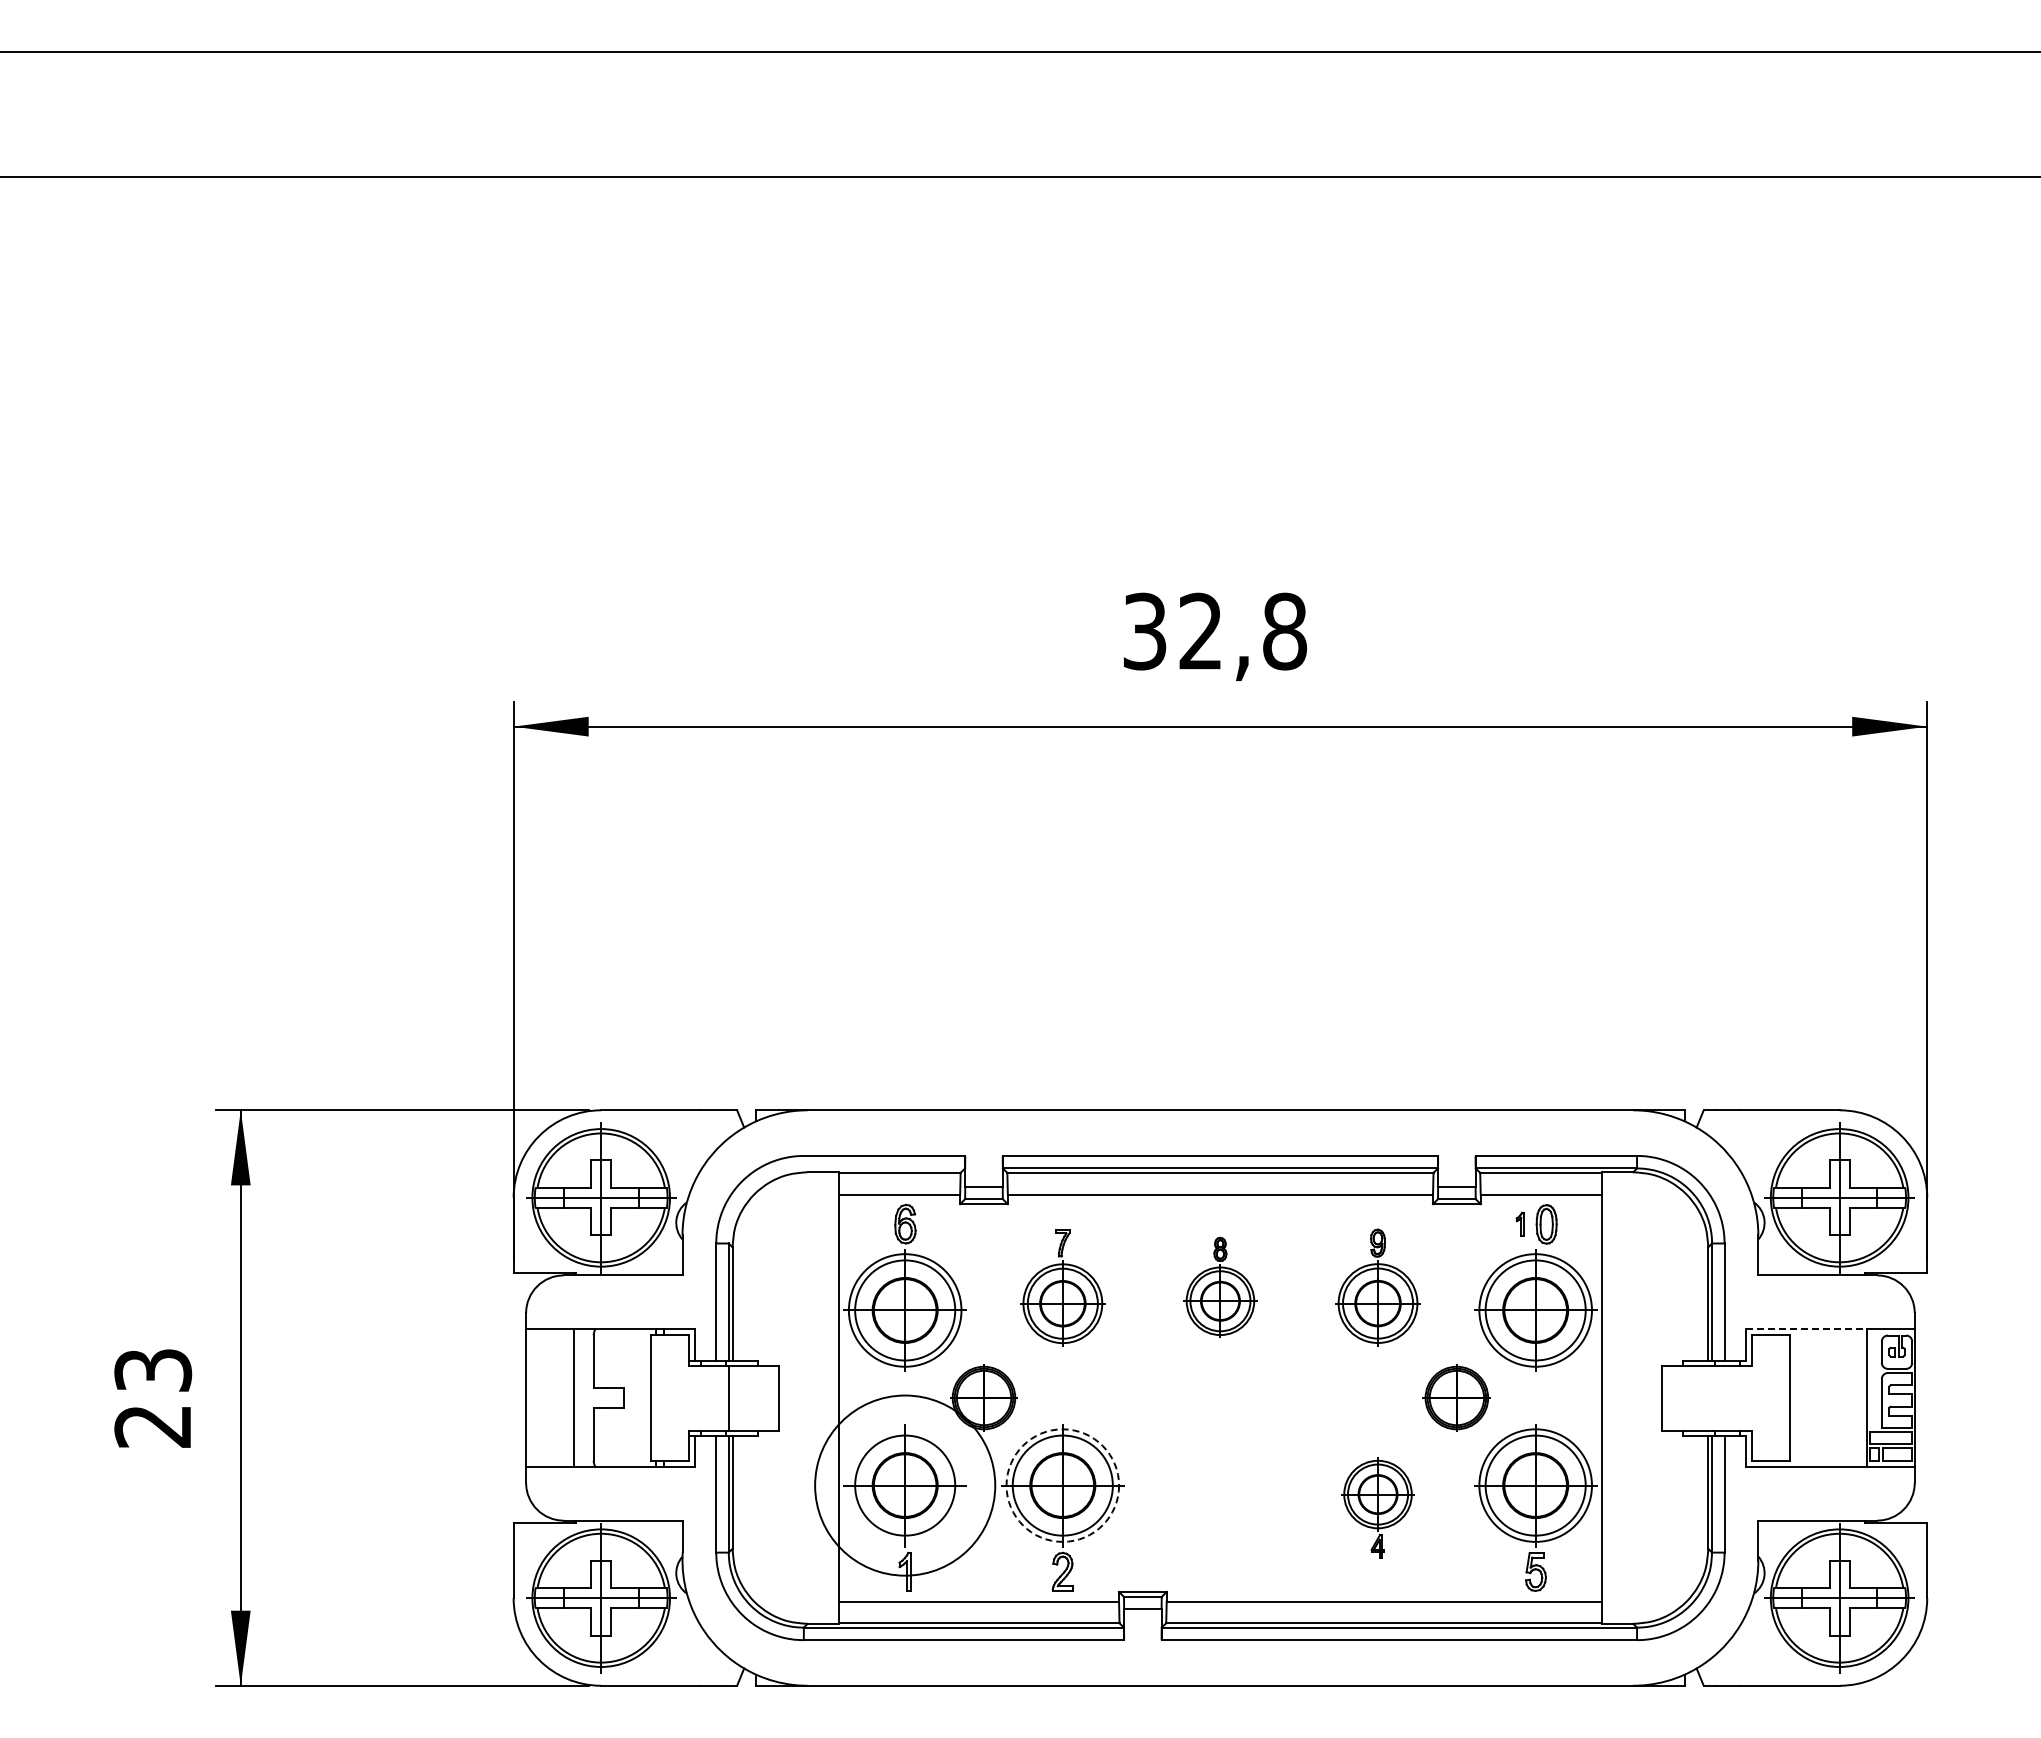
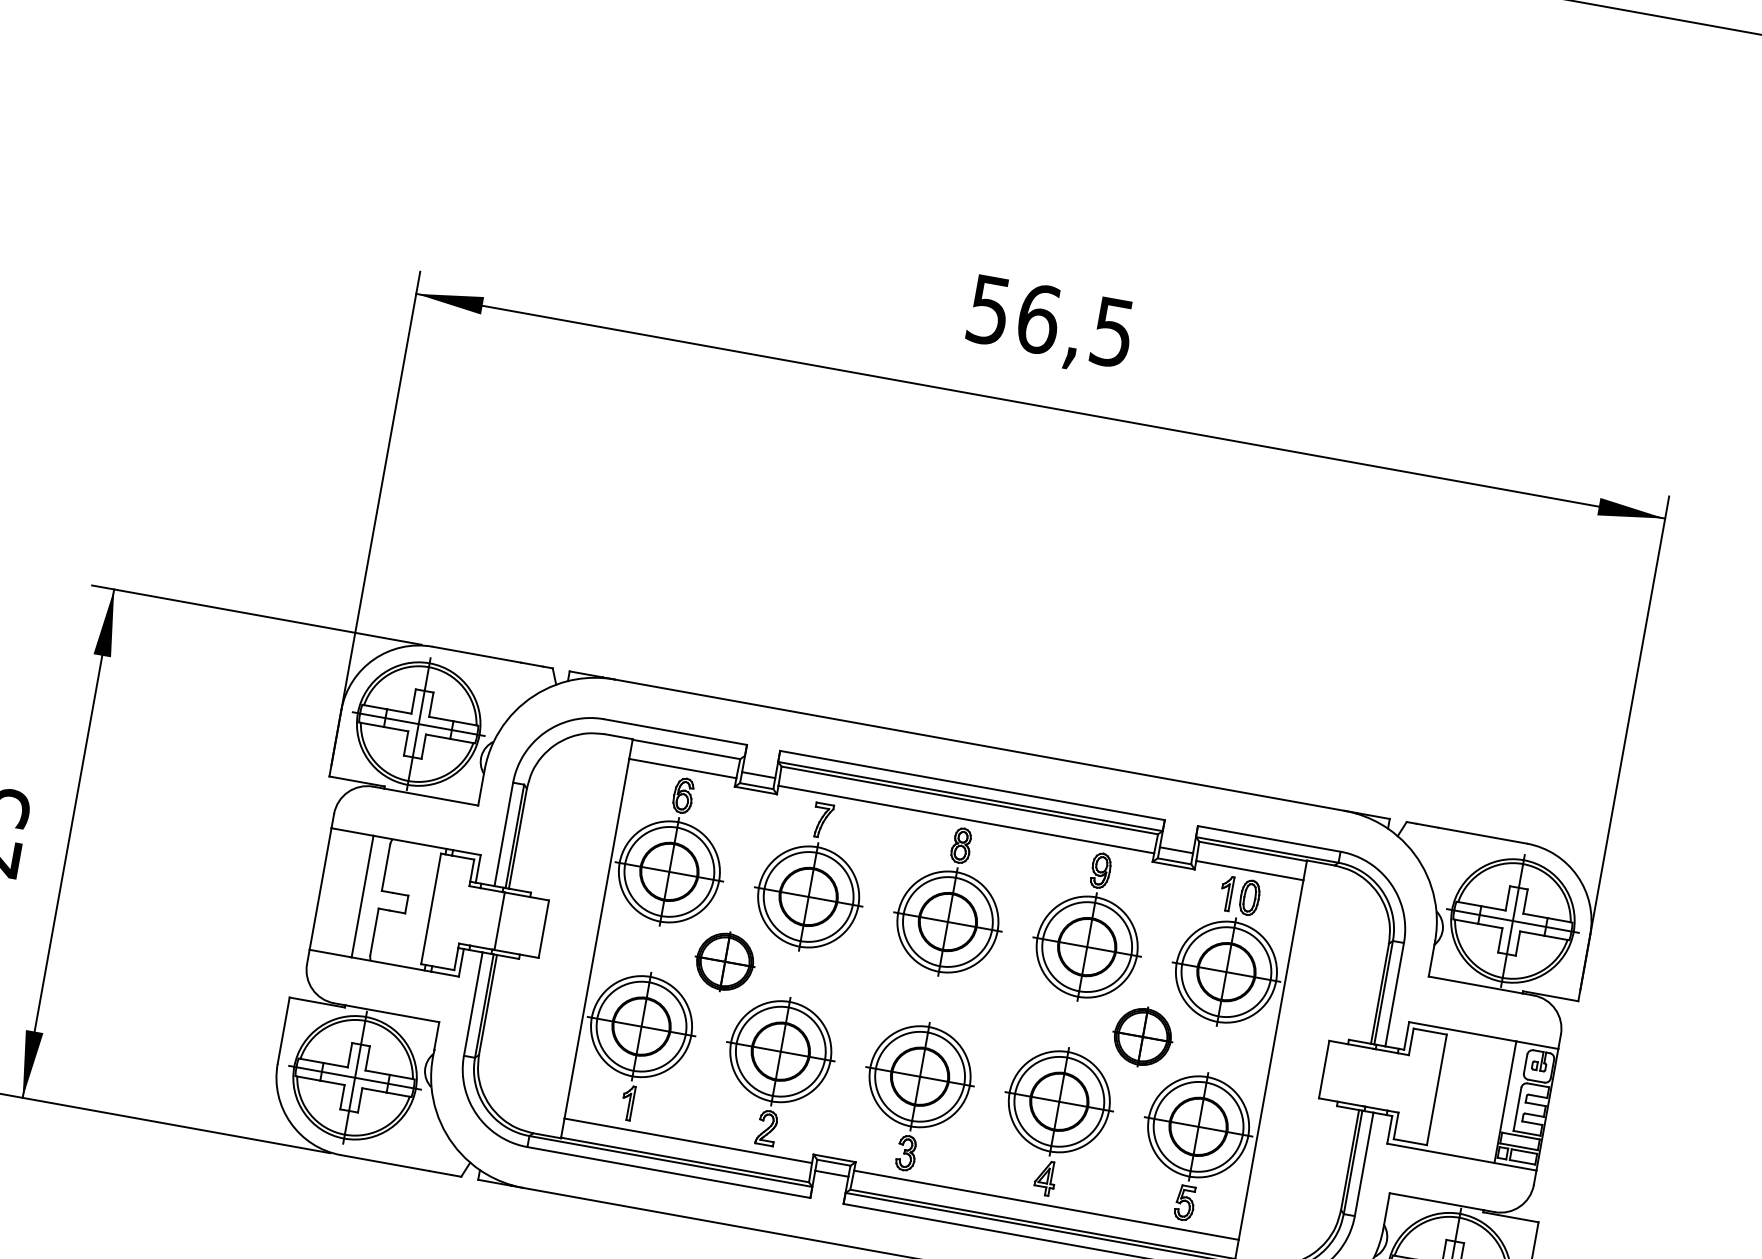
text: (1215, 631) -> (1051, 321), 32,8 -> 56,5
part: (1519, 1223) -> (1225, 892), size x1.67
part: (1062, 1287) -> (812, 876), size x1.43
part: (1220, 1287) -> (951, 901), size x1.67
part: (1377, 1287) -> (1090, 926), size x1.43
line: (1806, 1329) -> (1462, 1032), dashed -> solid
circle: (904, 1485) -> (640, 1026), size x0.62
circle: (1062, 1485) -> (780, 1051), dashed -> solid
part: (1377, 1507) -> (1055, 1121), size x1.67
part: (1220, 1508) -> (916, 1096), added

